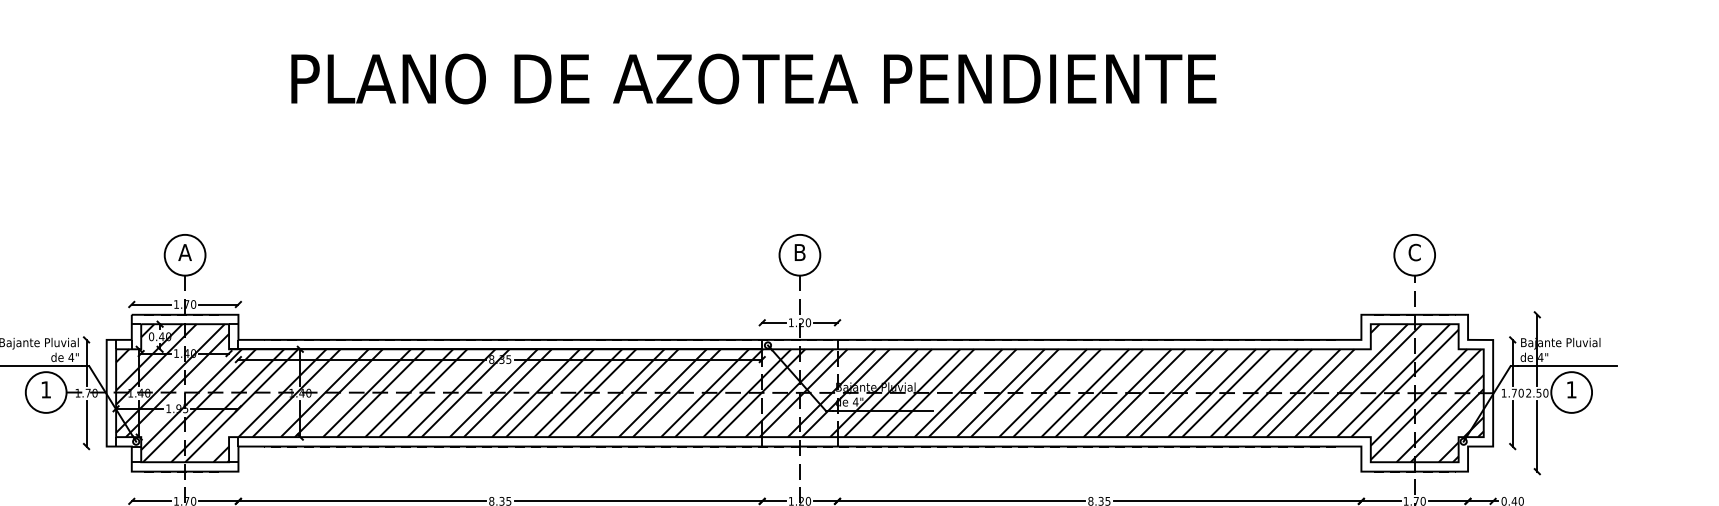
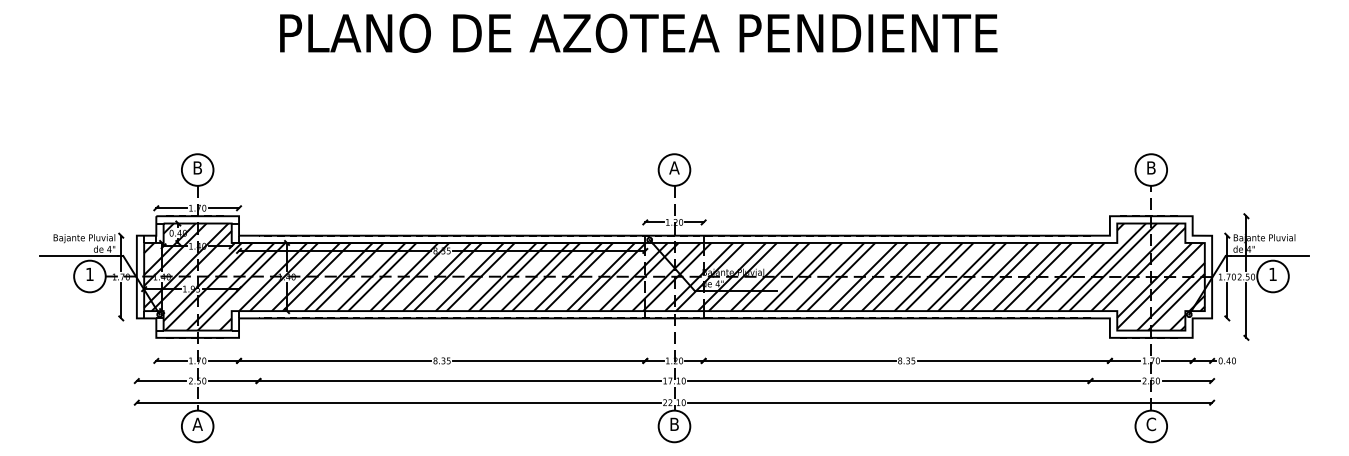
text: (184, 251) -> (197, 167), A -> B
text: (799, 251) -> (674, 167), B -> A
text: (1414, 251) -> (1151, 167), C -> B

